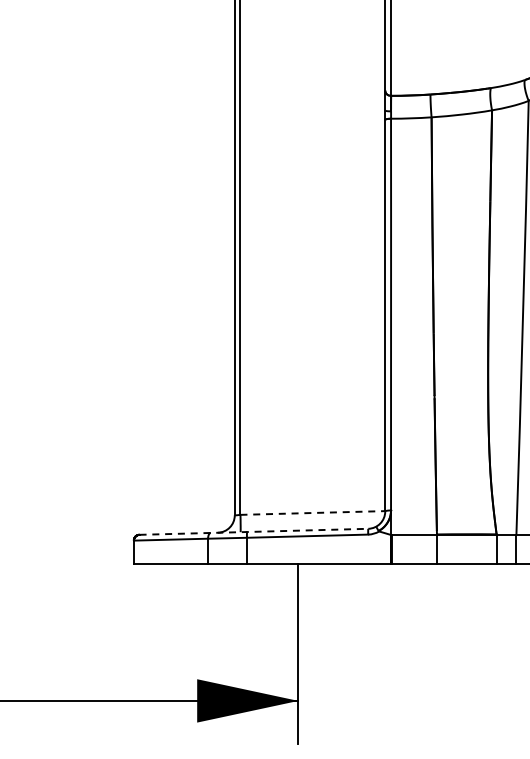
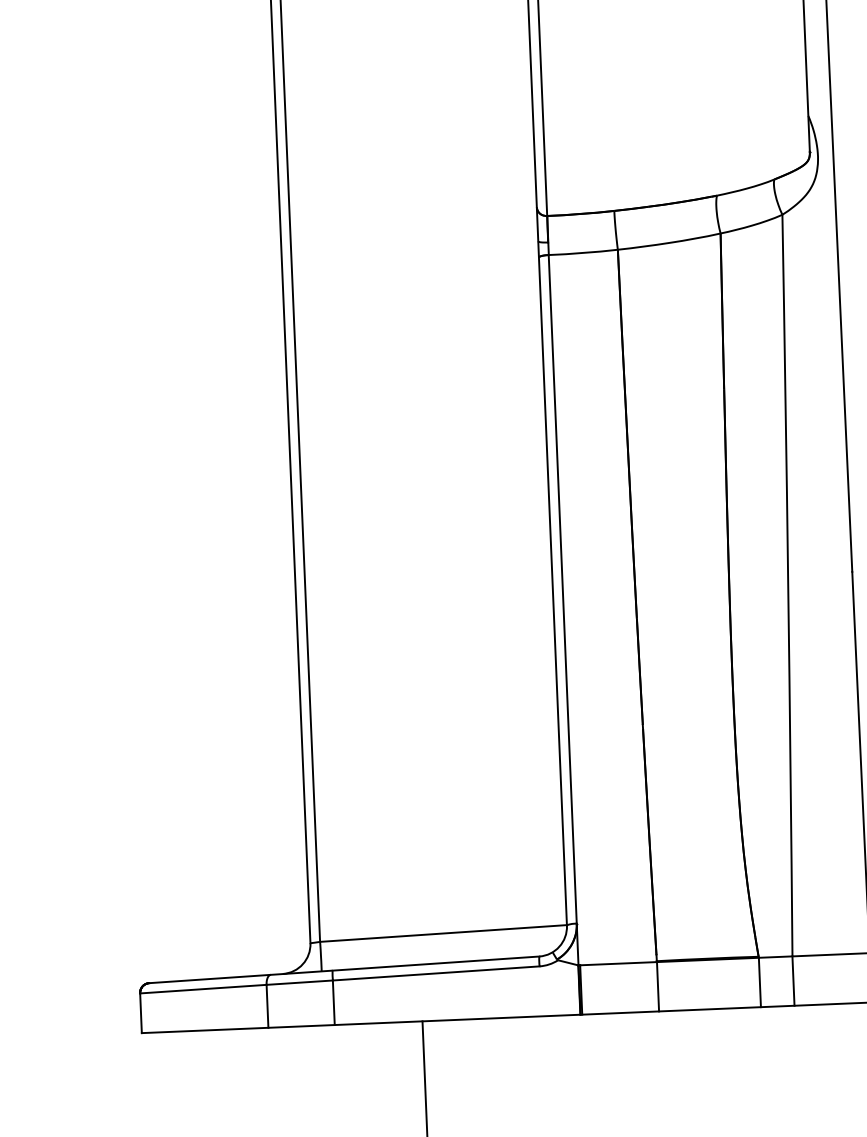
line: (313, 512) -> (444, 932), dashed -> solid
line: (254, 531) -> (345, 969), dashed -> solid

